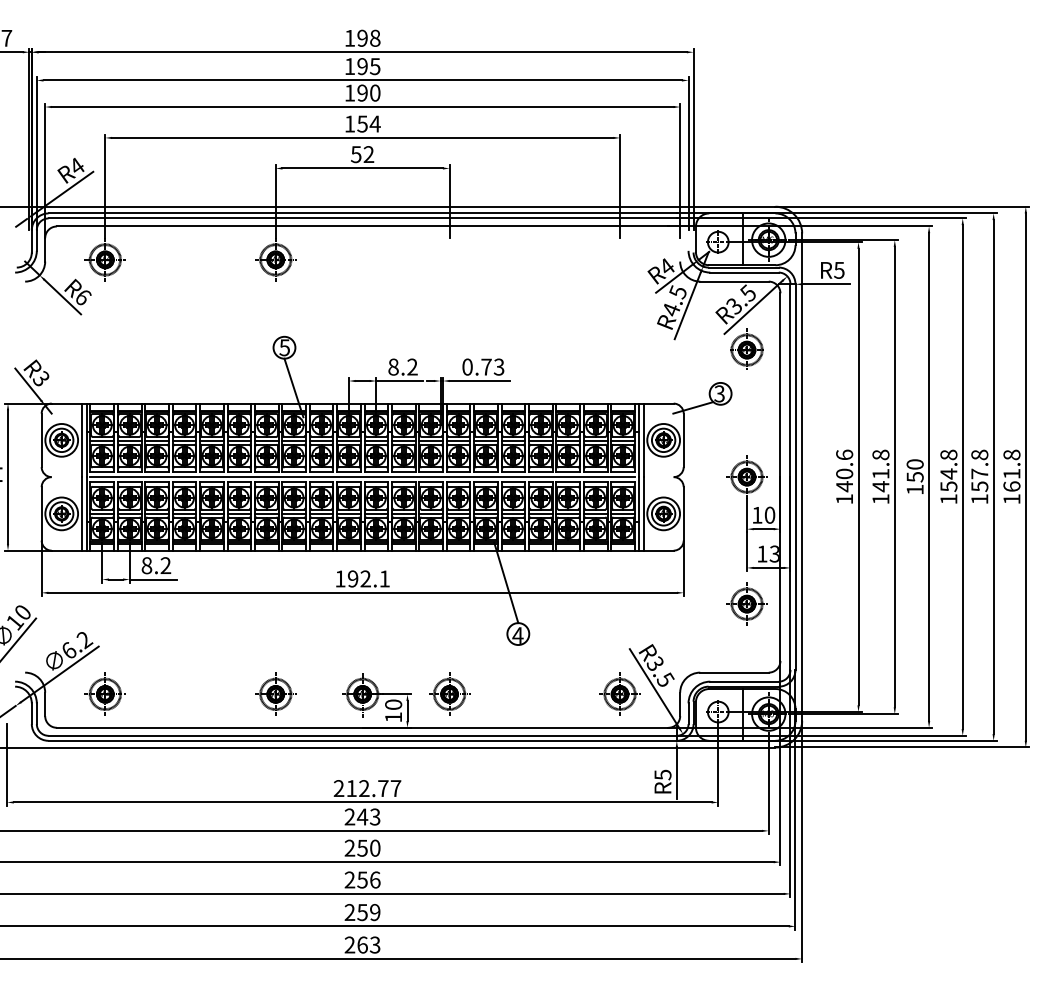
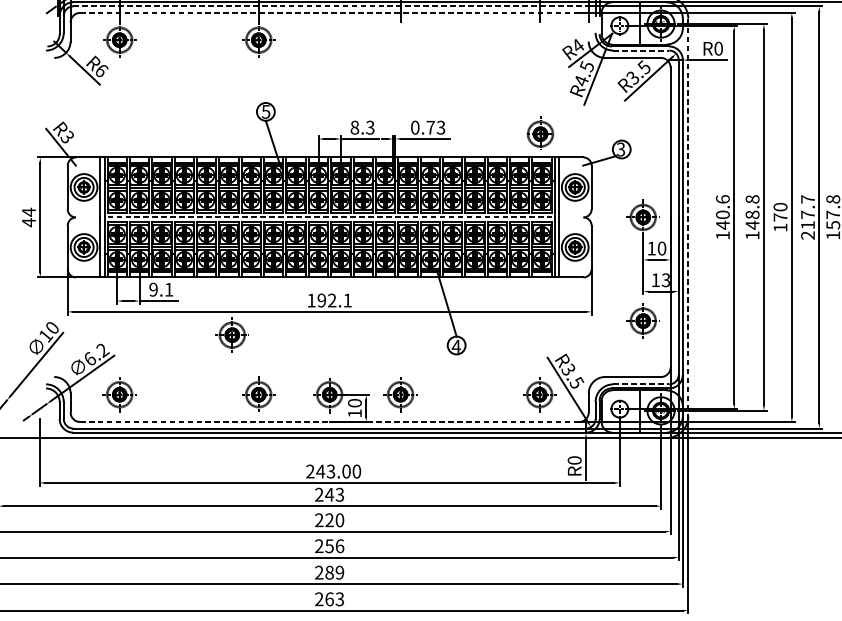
line: (363, 218) -> (330, 6), solid -> dashed
line: (362, 226) -> (329, 12), solid -> dashed
text: (839, 269) -> (718, 48), R5 -> R0
line: (745, 272) -> (642, 50), solid -> dashed
part: (746, 348) -> (540, 132), moved
text: (412, 367) -> (370, 128), 8.2 -> 8.3
text: (880, 473) -> (752, 214), 141.8 -> 148.8
text: (914, 476) -> (779, 216), 150 -> 170
text: (948, 476) -> (807, 216), 154.8 -> 217.7
line: (363, 477) -> (330, 217), solid -> dashed
line: (802, 477) -> (688, 217), solid -> dashed
text: (156, 565) -> (161, 289), 8.2 -> 9.1
part: (242, 620) -> (231, 334), added
line: (745, 681) -> (642, 384), solid -> dashed
line: (362, 727) -> (329, 421), solid -> dashed
text: (662, 774) -> (574, 460), R5 -> R0
text: (373, 788) -> (338, 471), 212.77 -> 243.00
text: (362, 847) -> (329, 519), 250 -> 220
text: (362, 912) -> (329, 572), 259 -> 289

